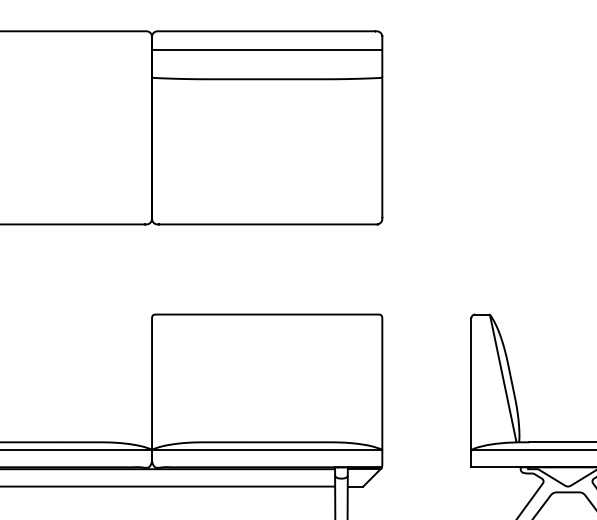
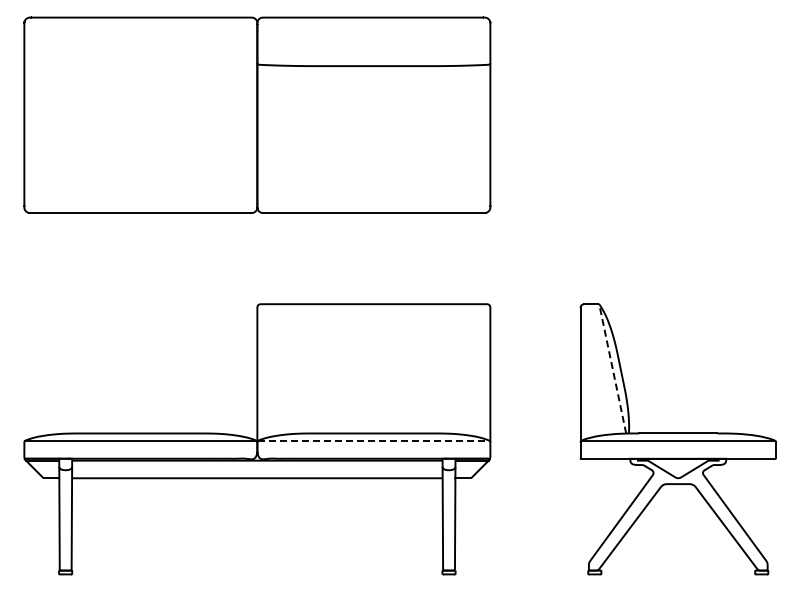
line: (266, 49) -> (373, 36), removed
line: (503, 379) -> (612, 369), solid -> dashed
line: (267, 450) -> (374, 441), solid -> dashed

